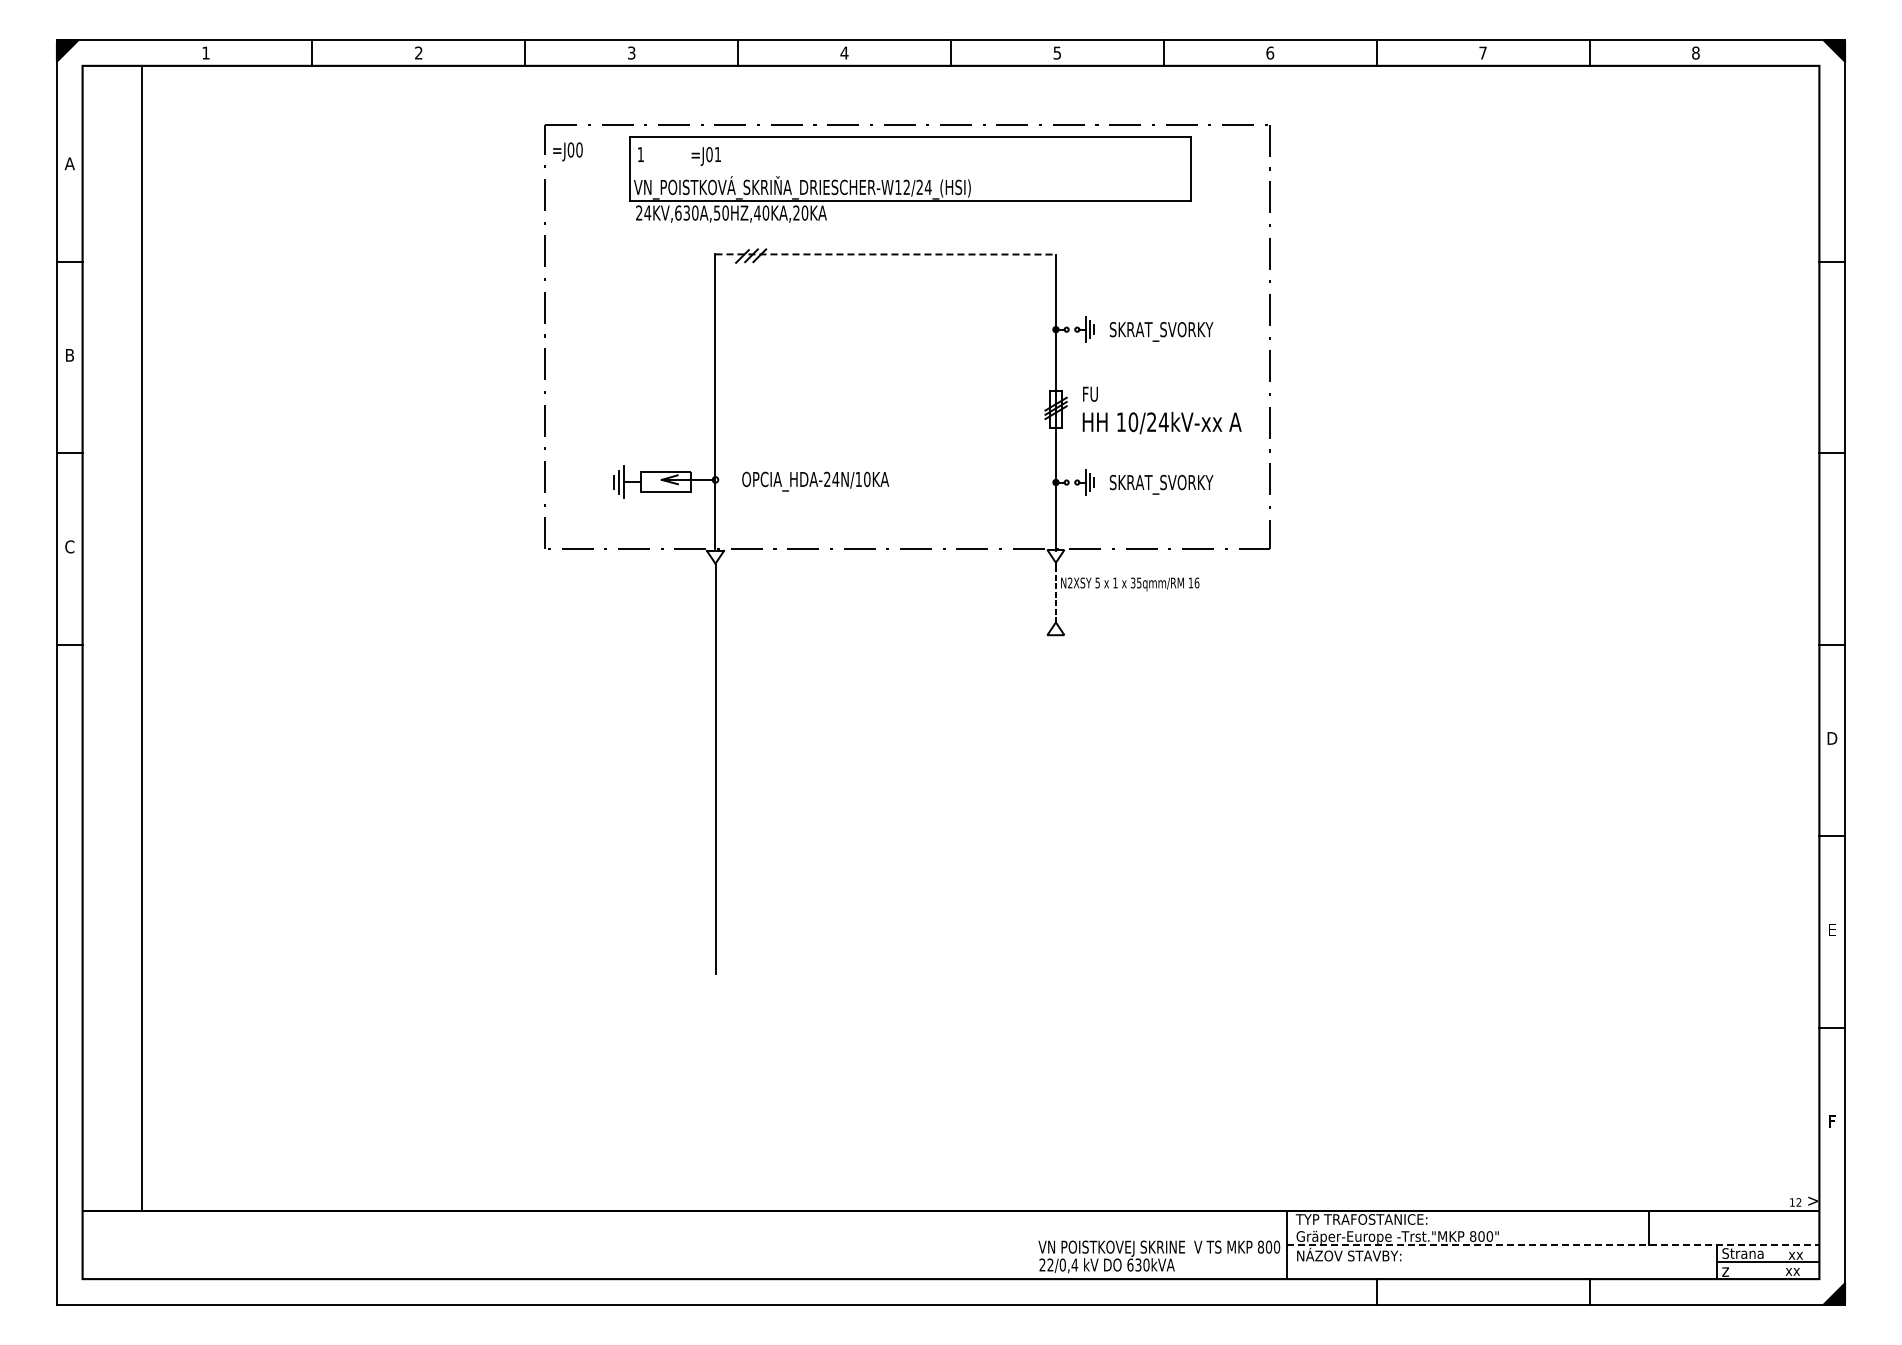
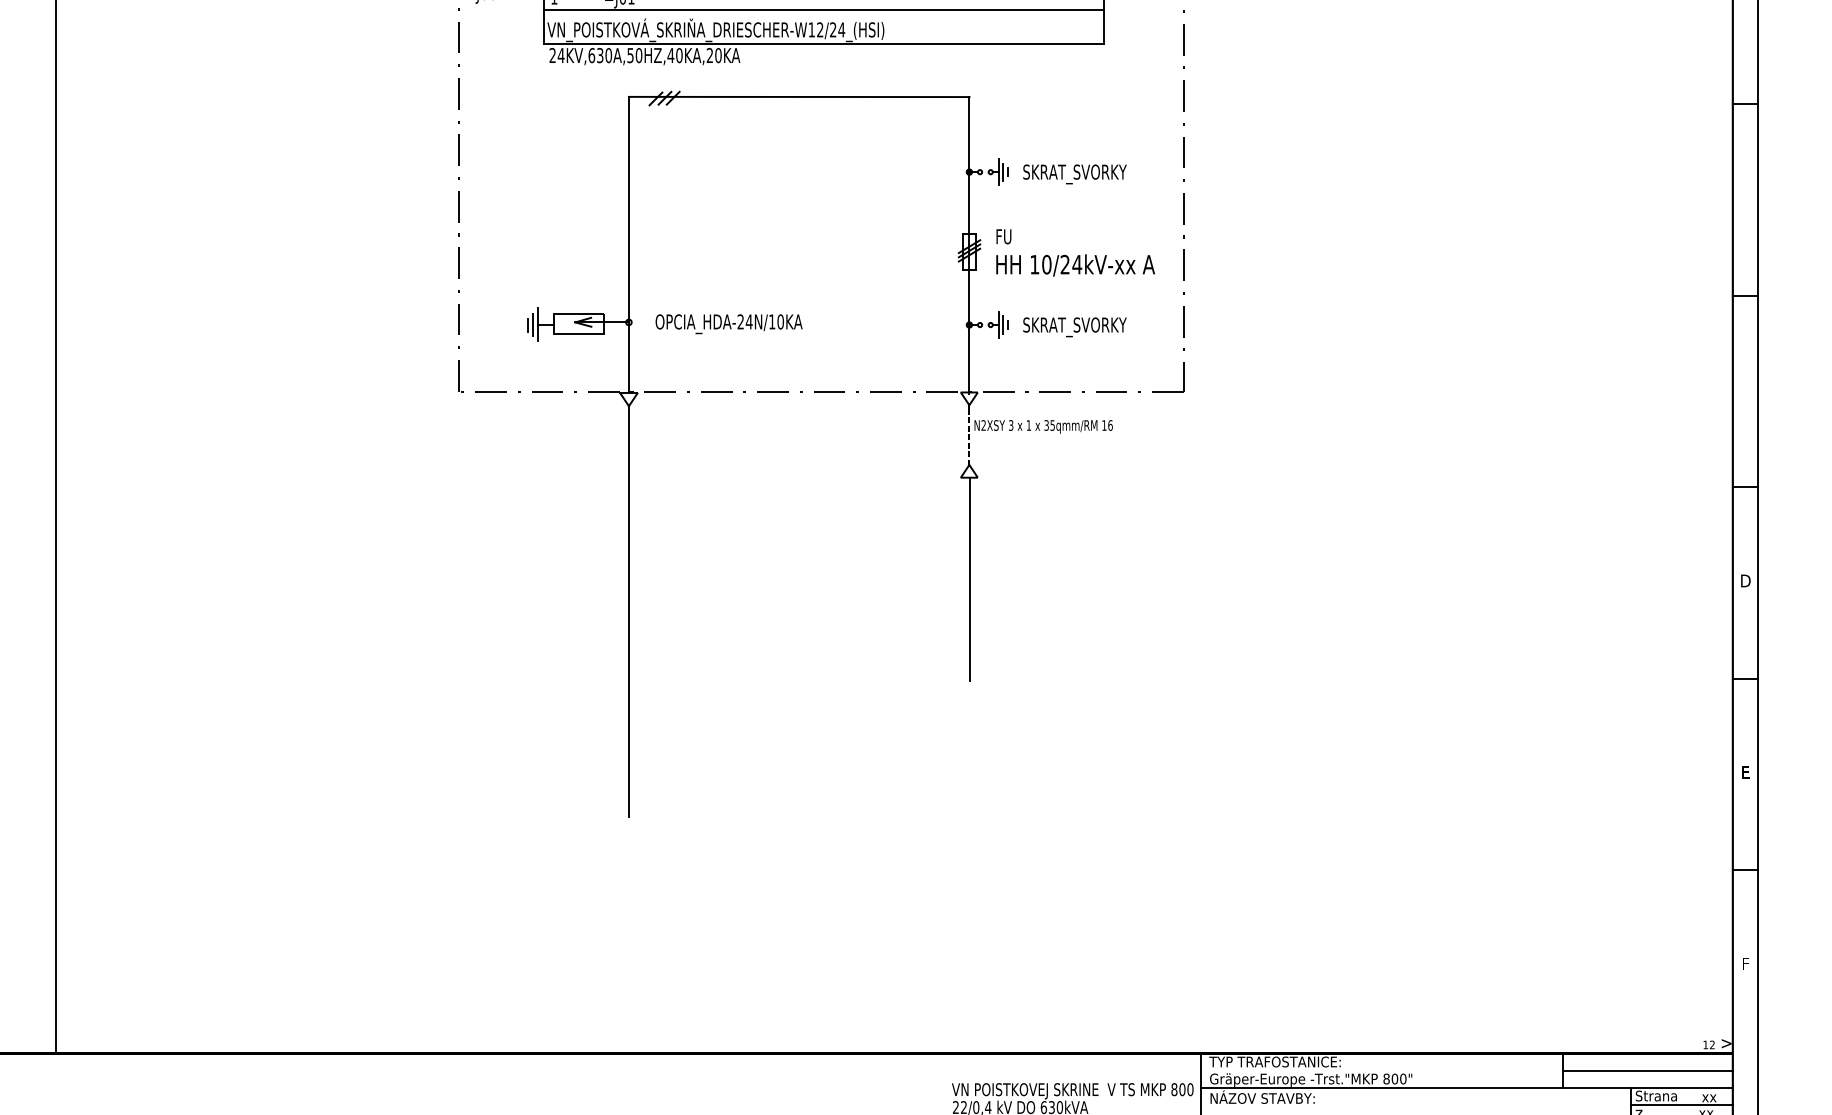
line: (910, 167) -> (823, 10), added
line: (886, 254) -> (799, 97), dashed -> solid
text: (1097, 582) -> (1010, 425), 5 -> 3
line: (1056, 736) -> (969, 579), added
line: (1734, 1228) -> (1647, 1071), added
line: (1553, 1245) -> (1466, 1088), dashed -> solid

